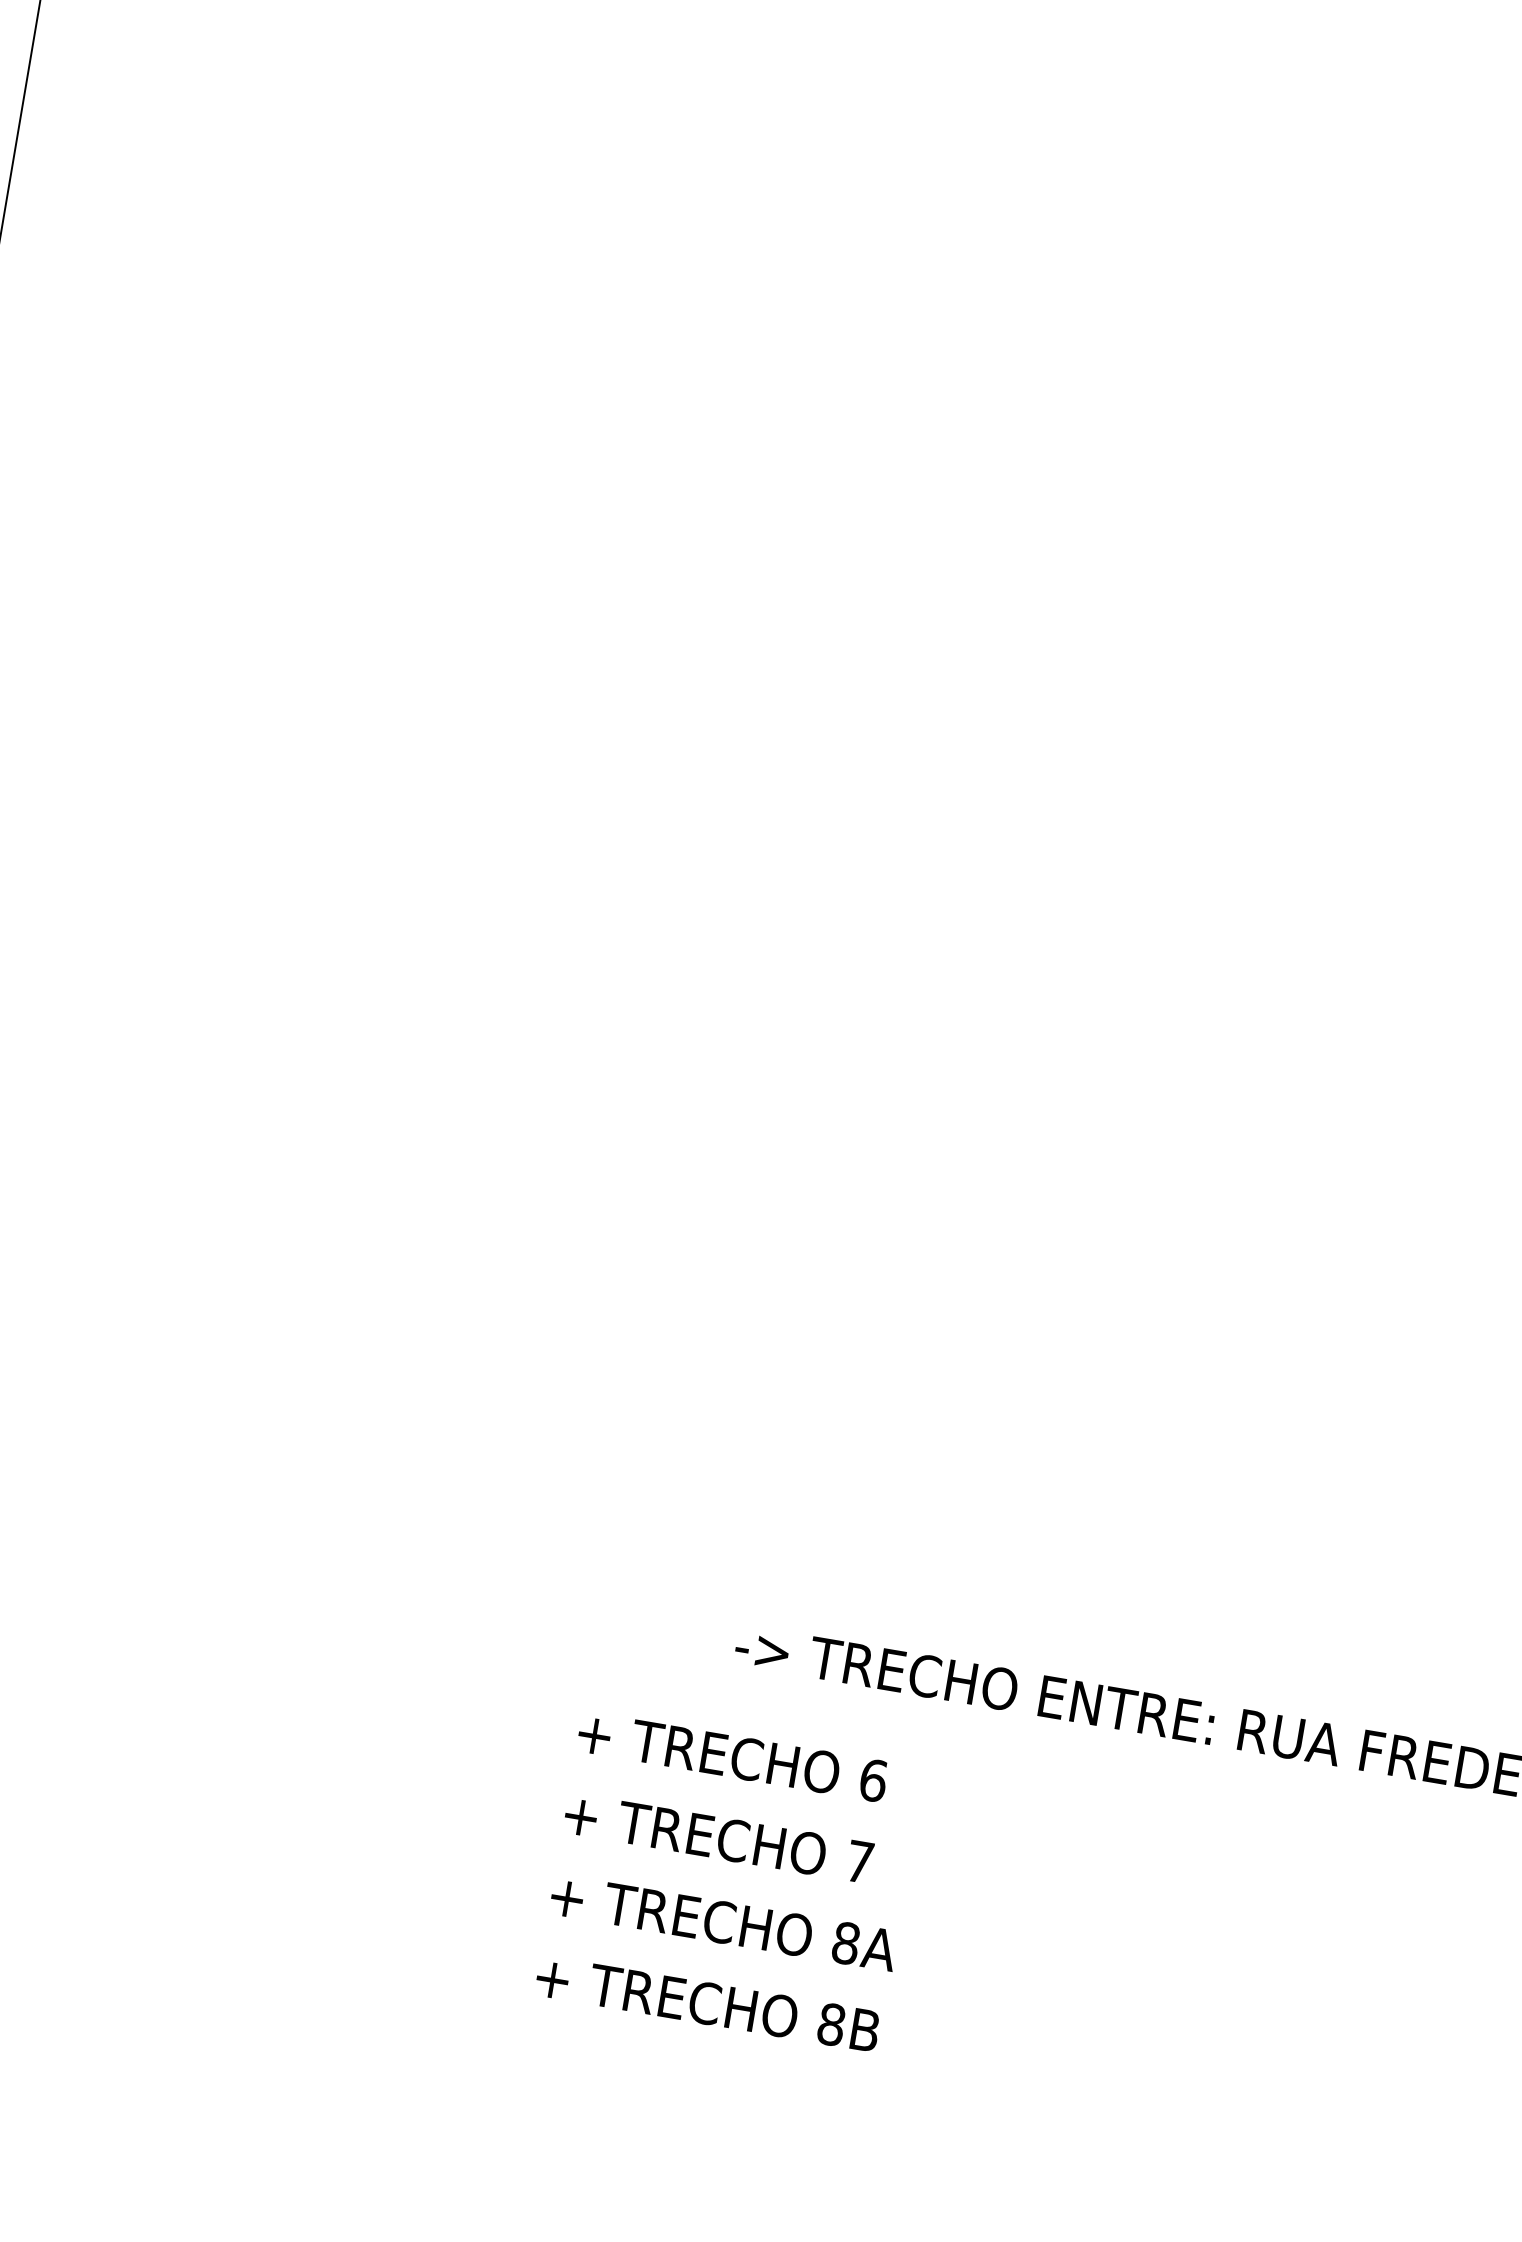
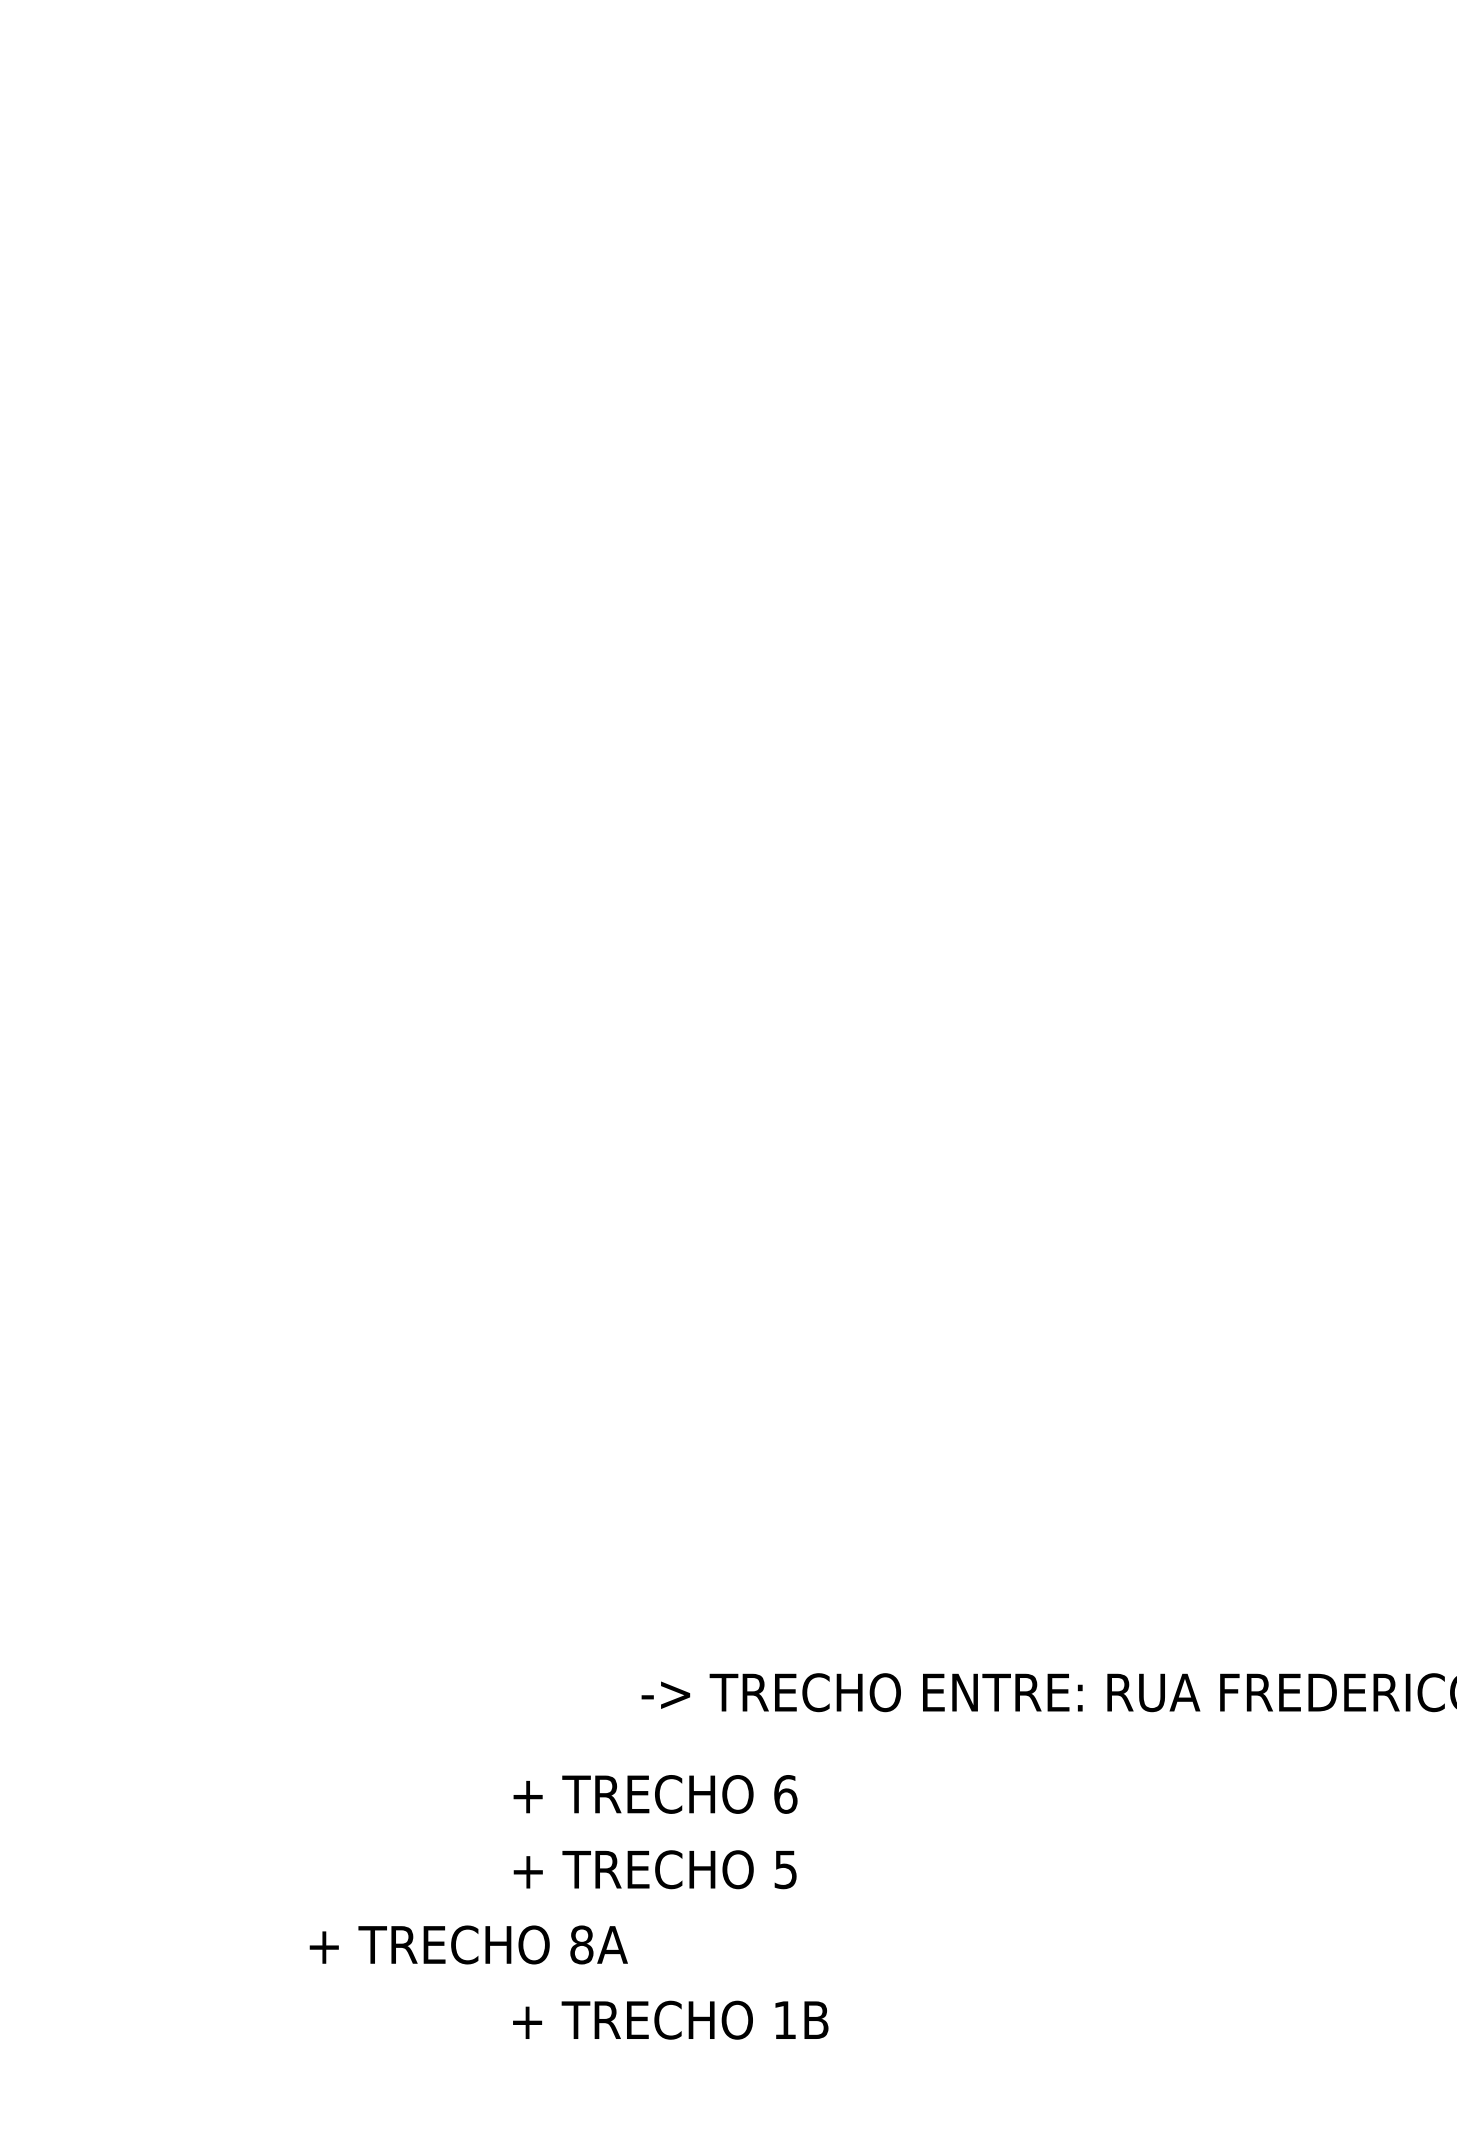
text: (859, 1861) -> (785, 1869), 7 -> 5
text: (723, 1922) -> (468, 1944), moved
text: (831, 2023) -> (784, 2019), 8B -> 1B

